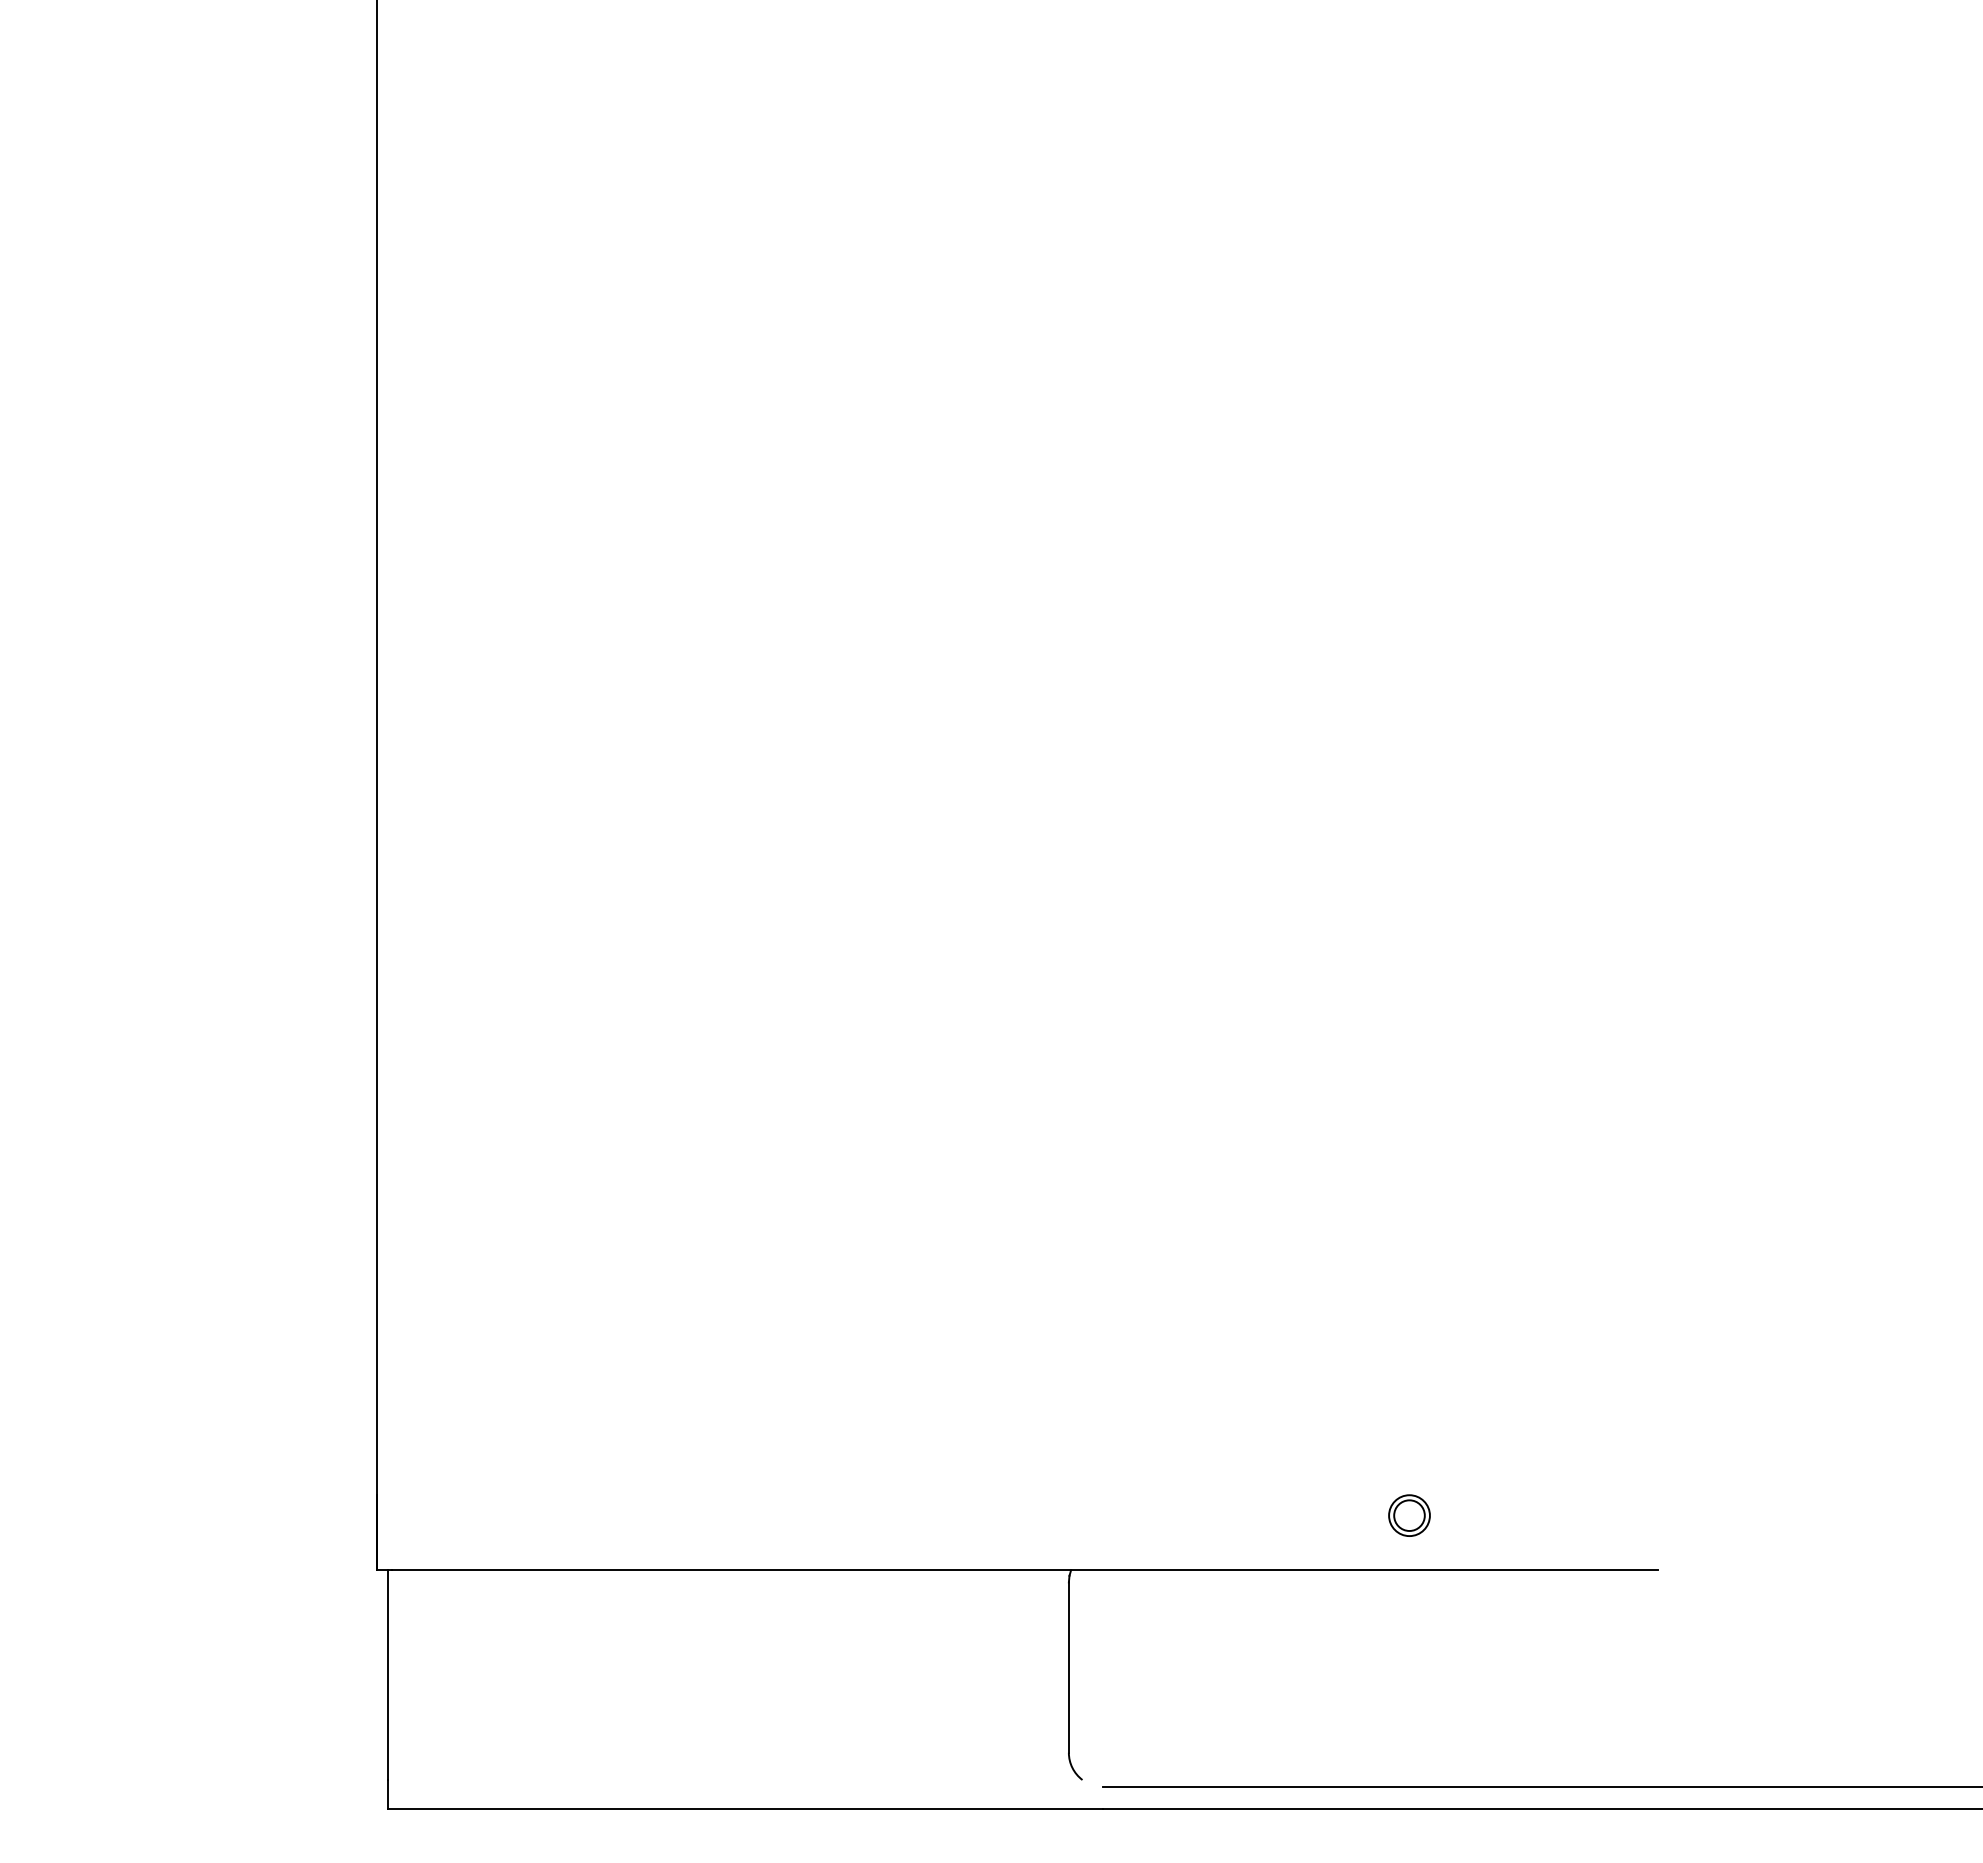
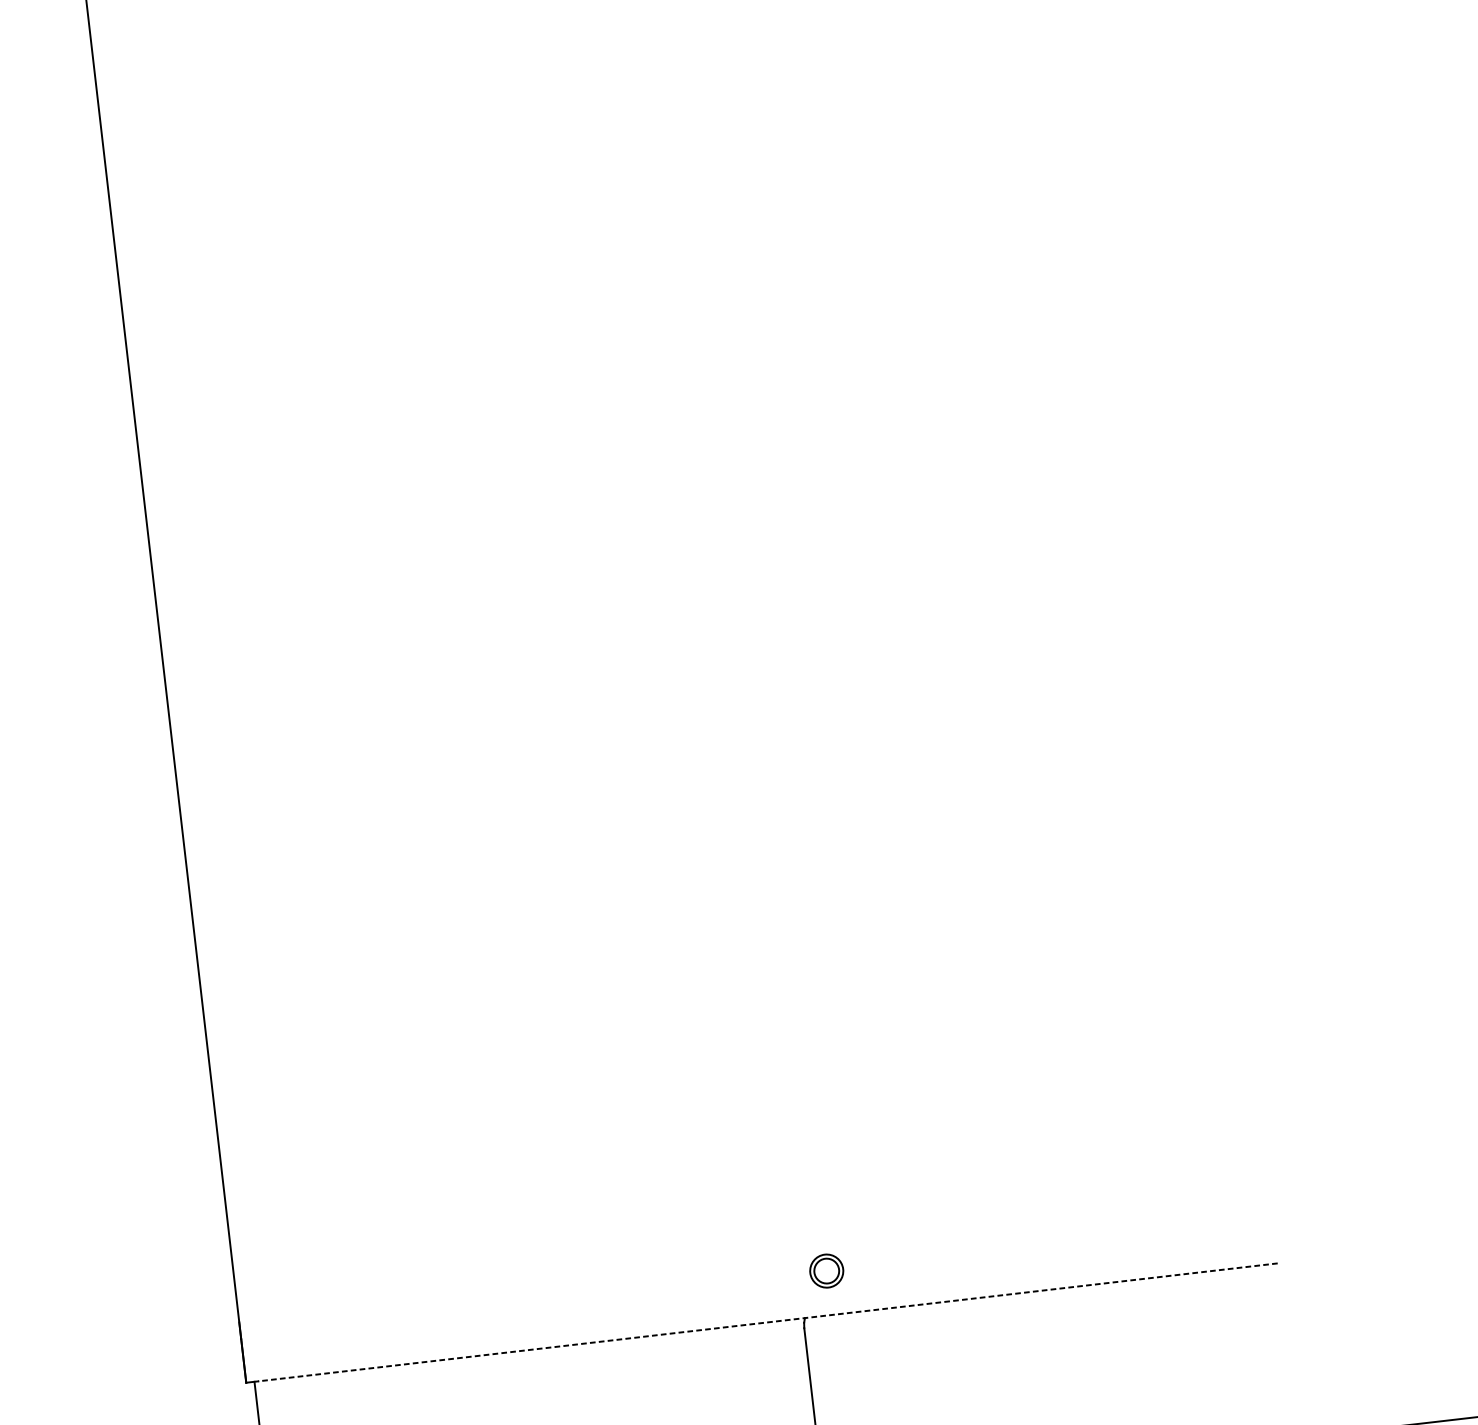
part: (1409, 1515) -> (826, 1270), moved
line: (1025, 1570) -> (768, 1322), solid -> dashed

